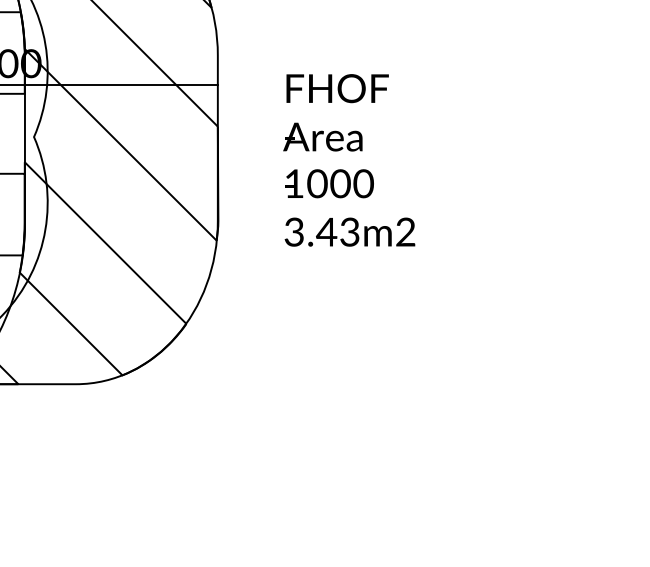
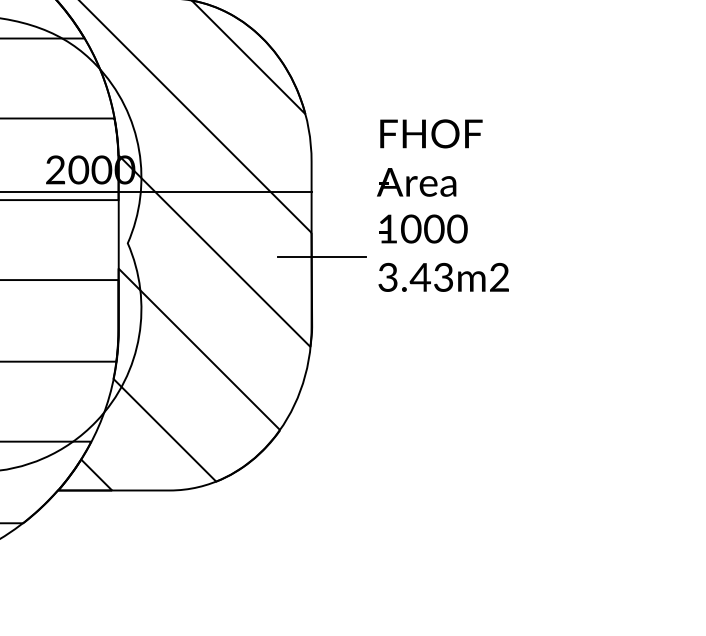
line: (227, 150) -> (321, 256), added
text: (348, 160) -> (442, 205), moved

